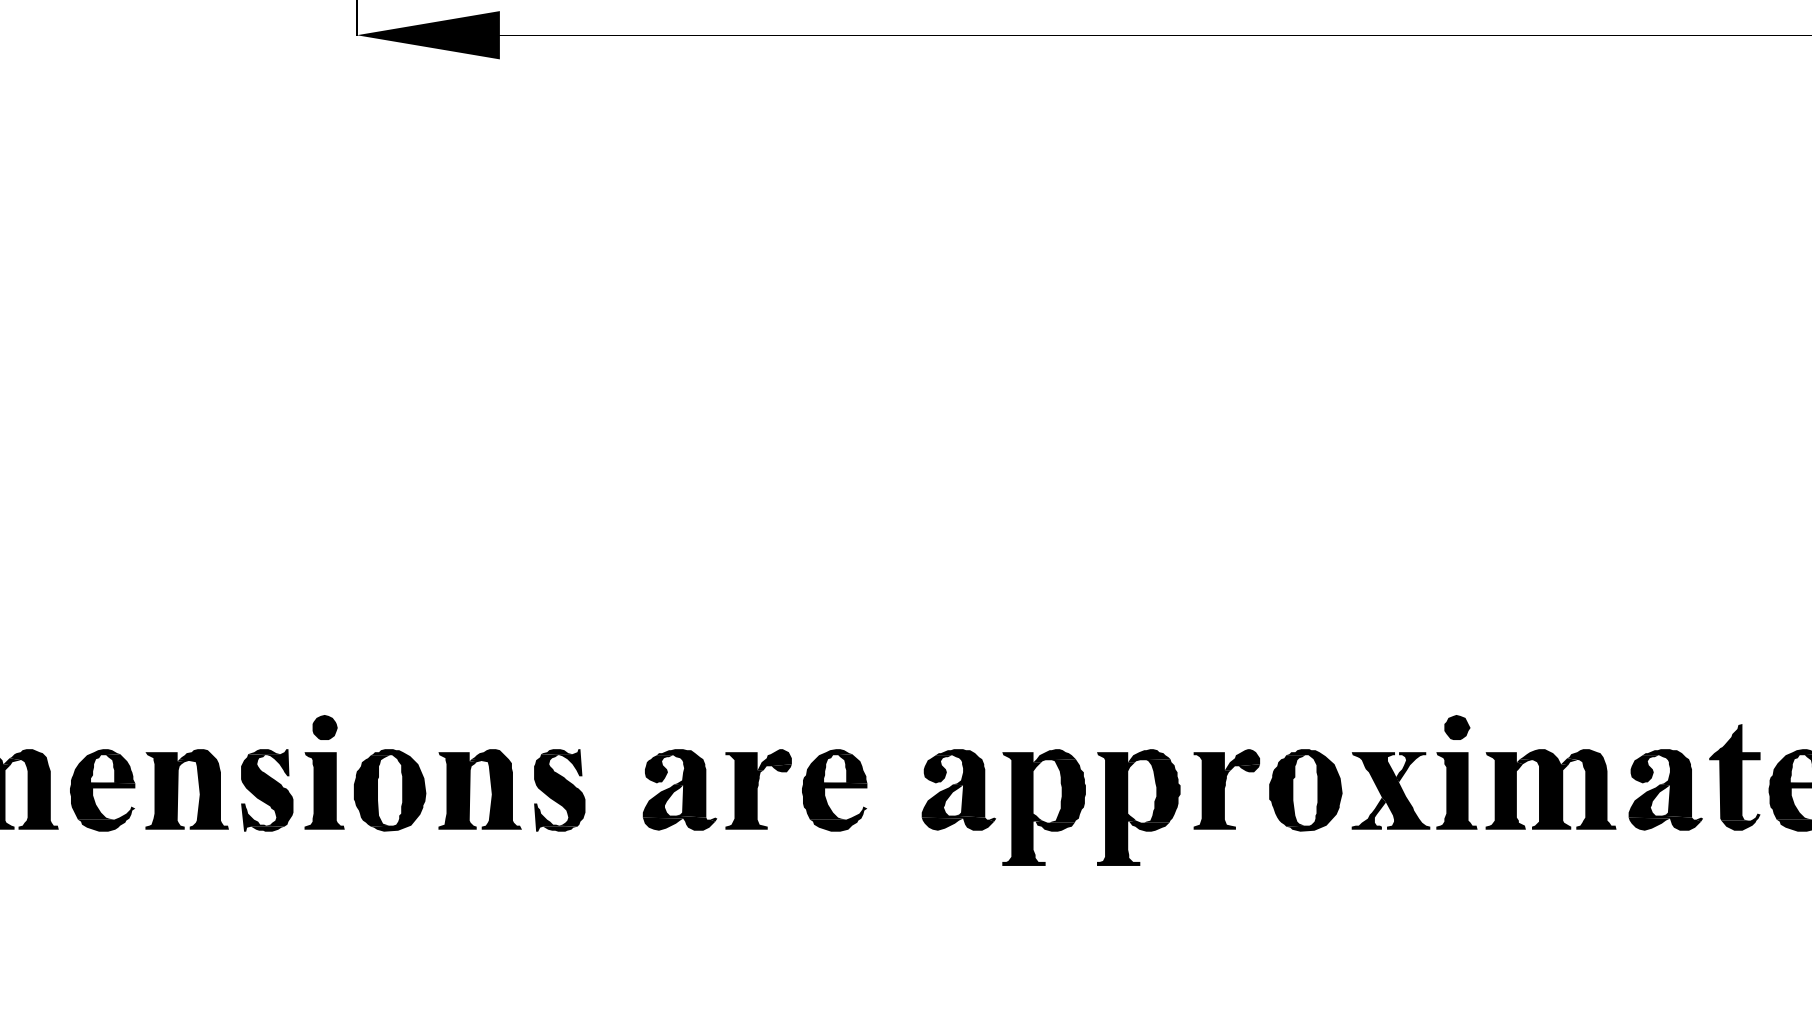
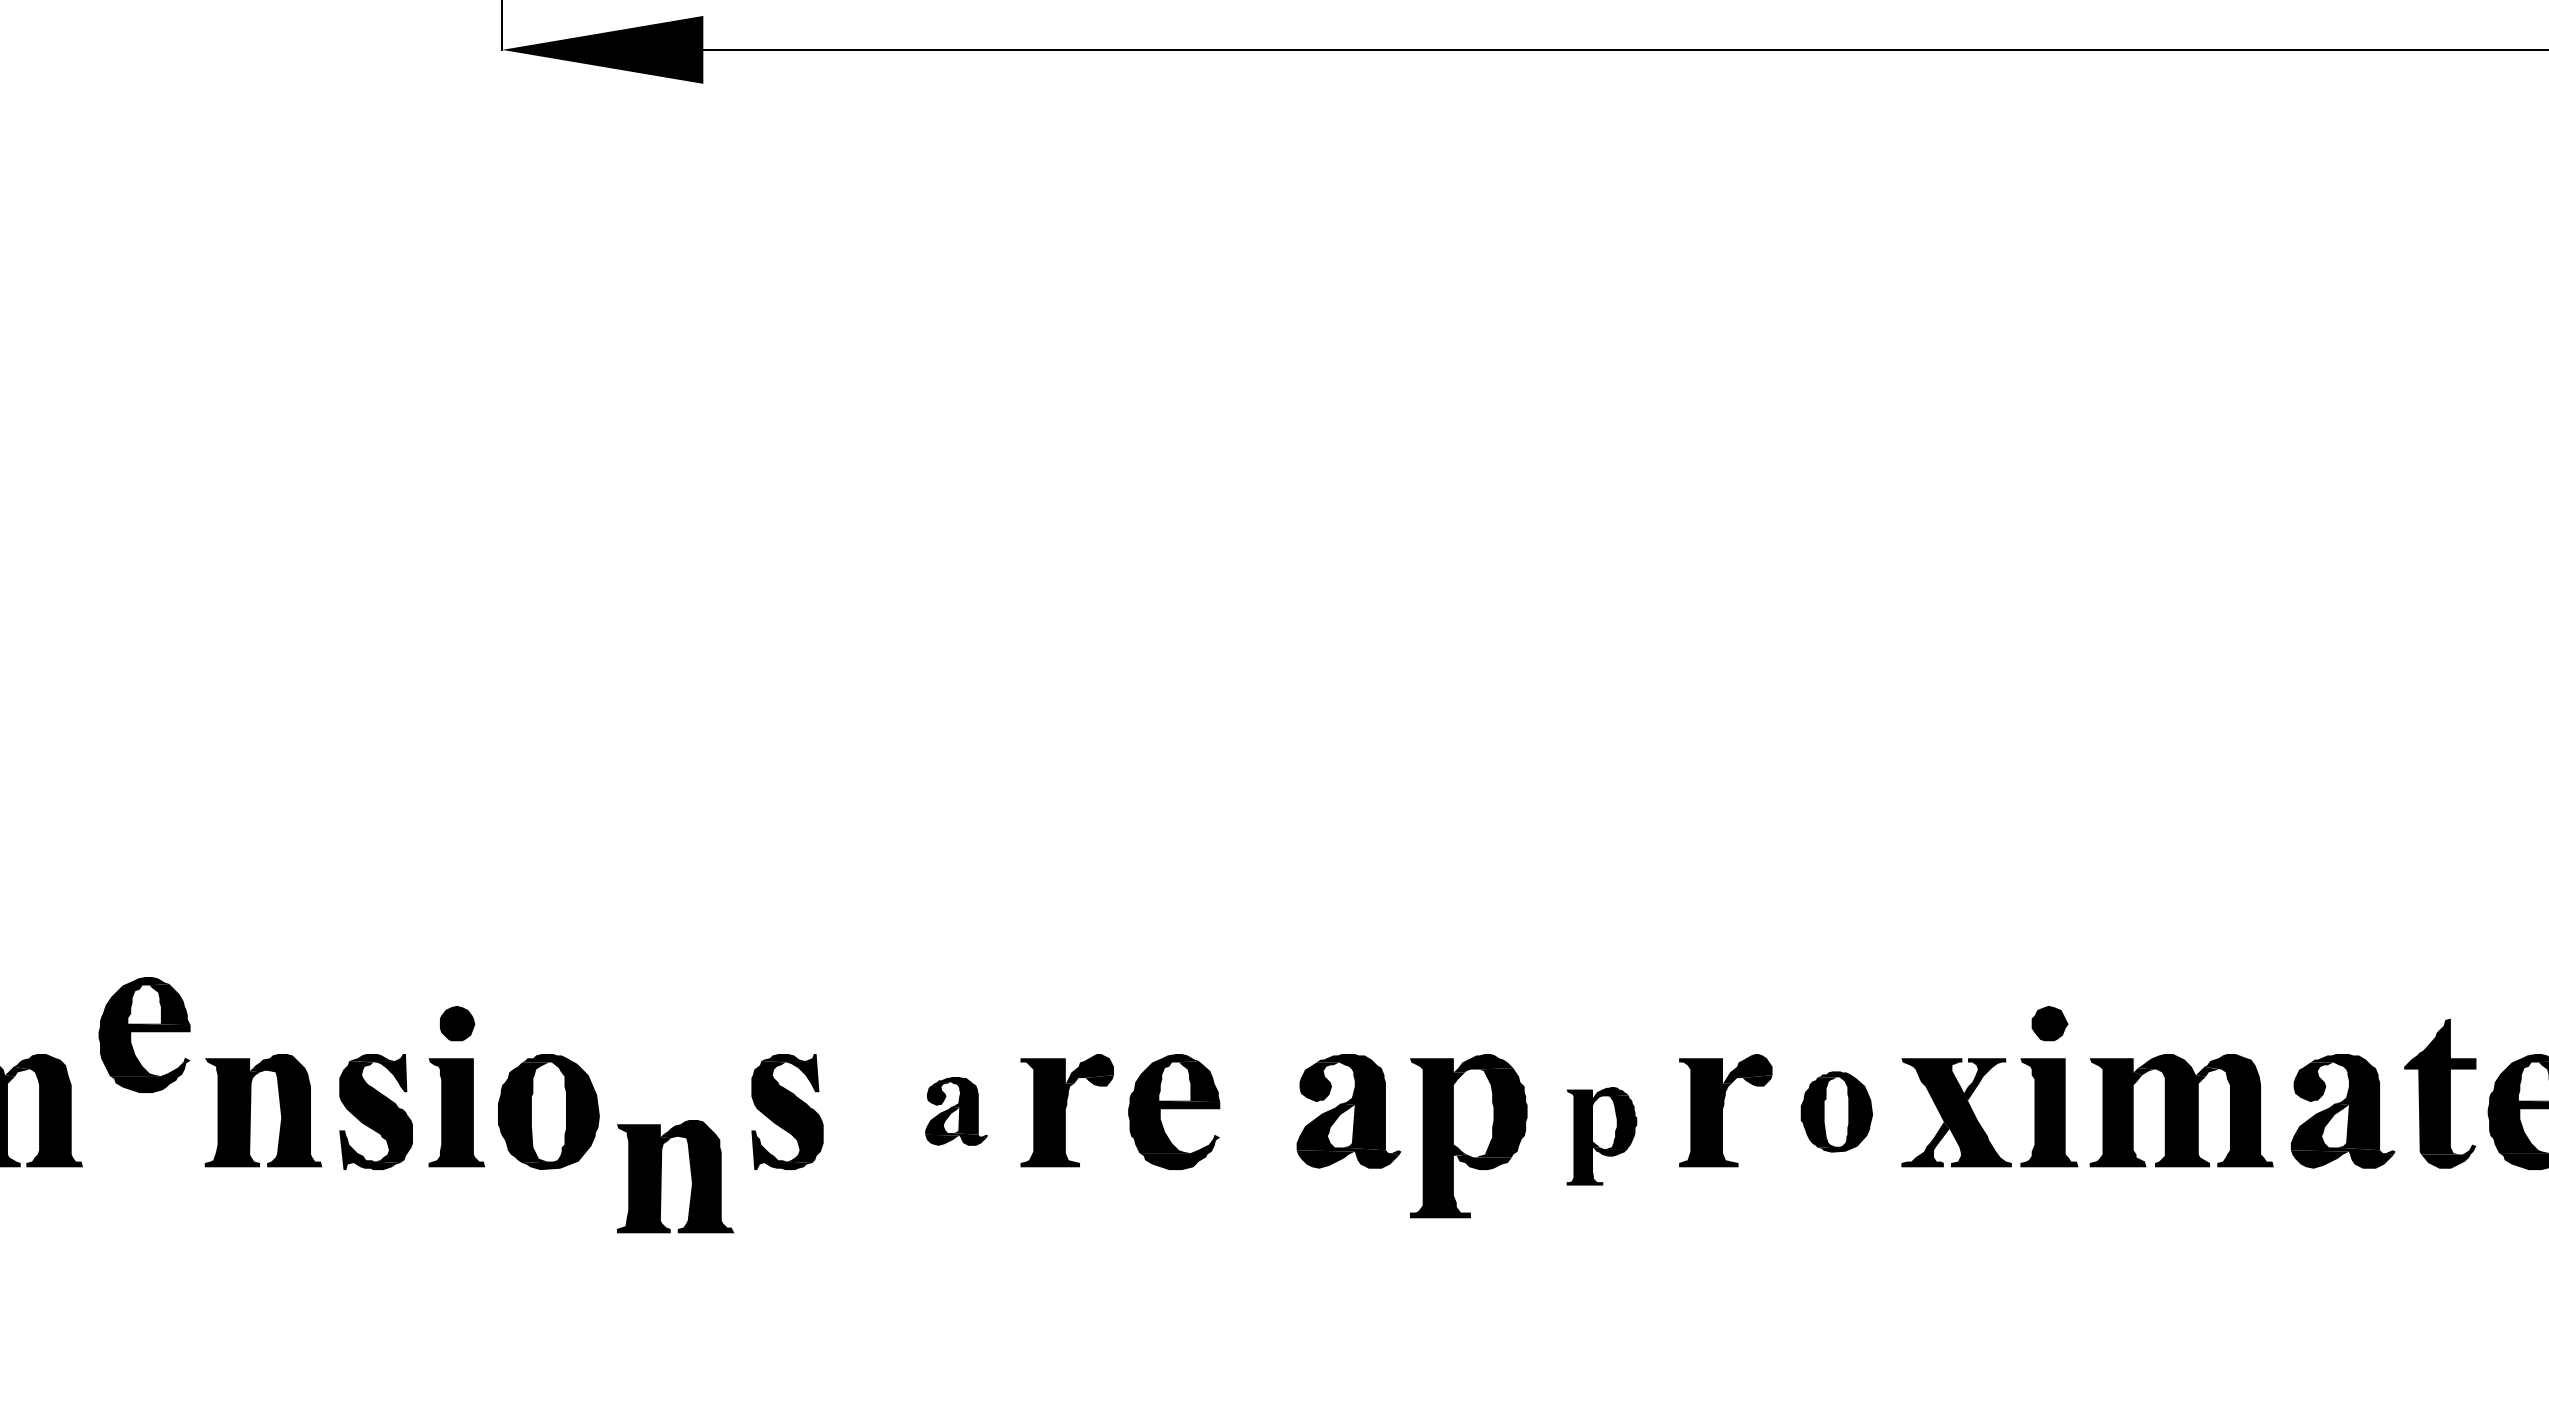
part: (470, 789) -> (661, 1176), moved
part: (102, 790) -> (144, 1034), moved
part: (679, 790) -> (956, 1111), size x0.6
part: (1305, 790) -> (1836, 1111), size x0.7
part: (1138, 807) -> (1601, 1136), size x0.6

